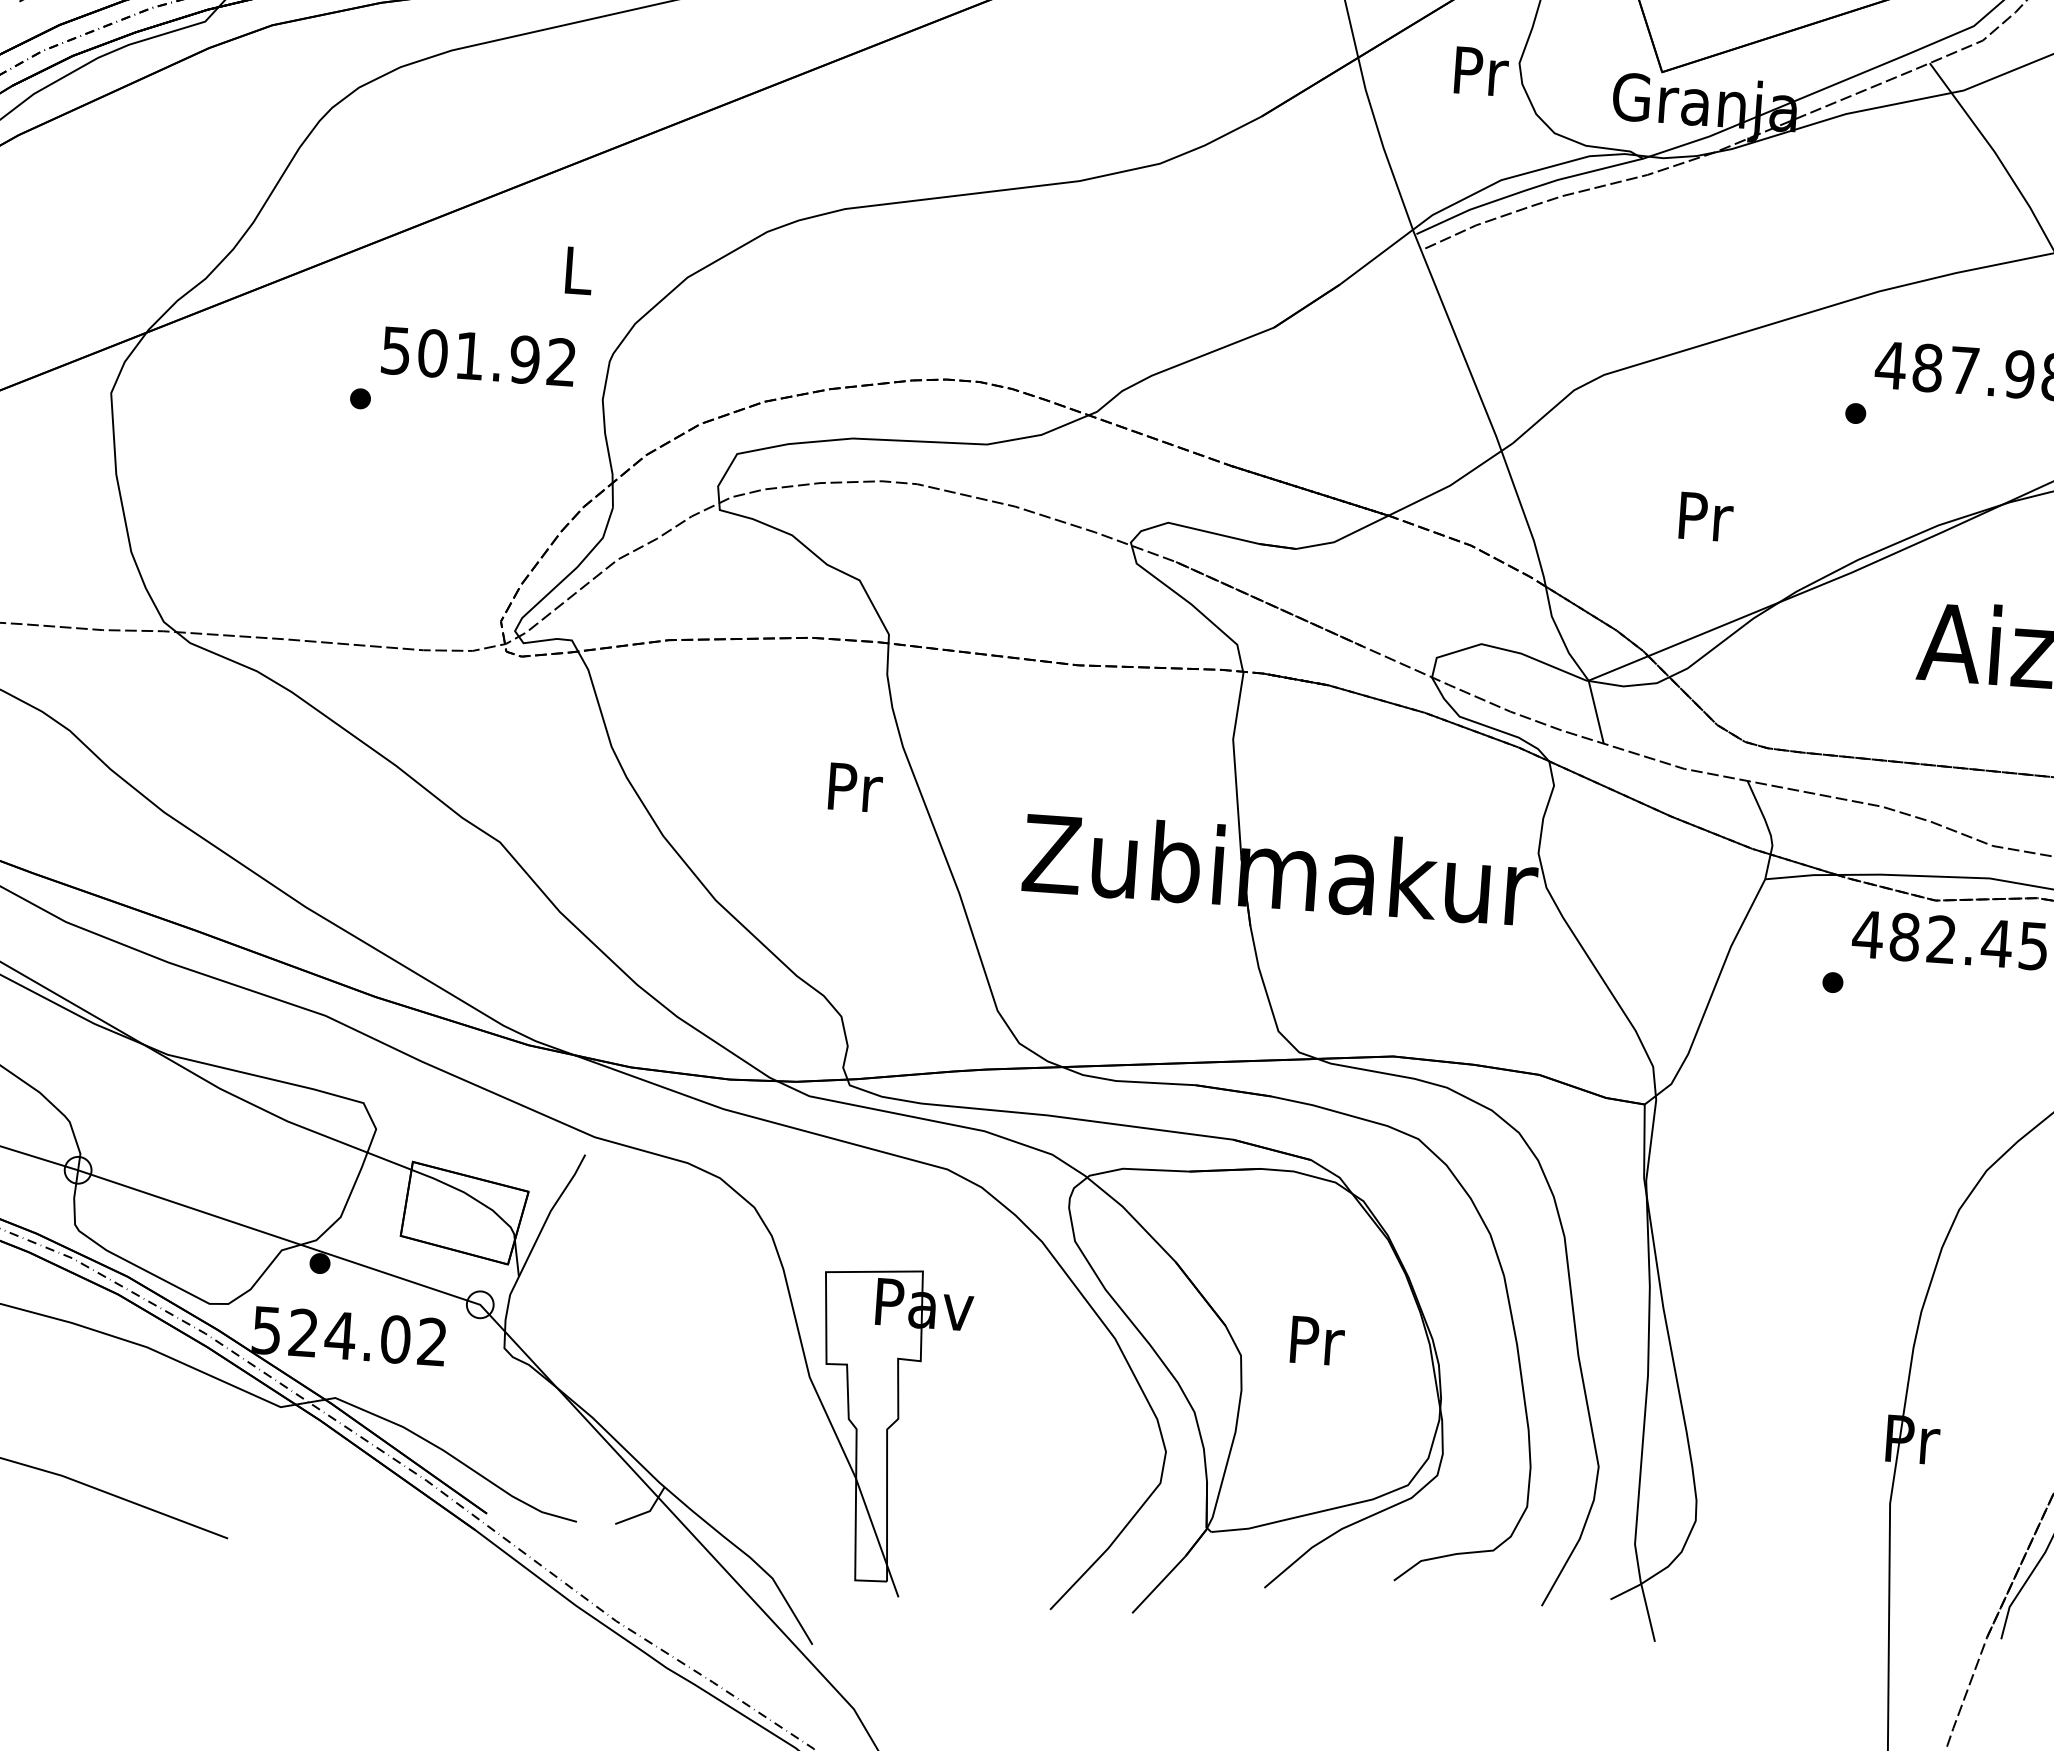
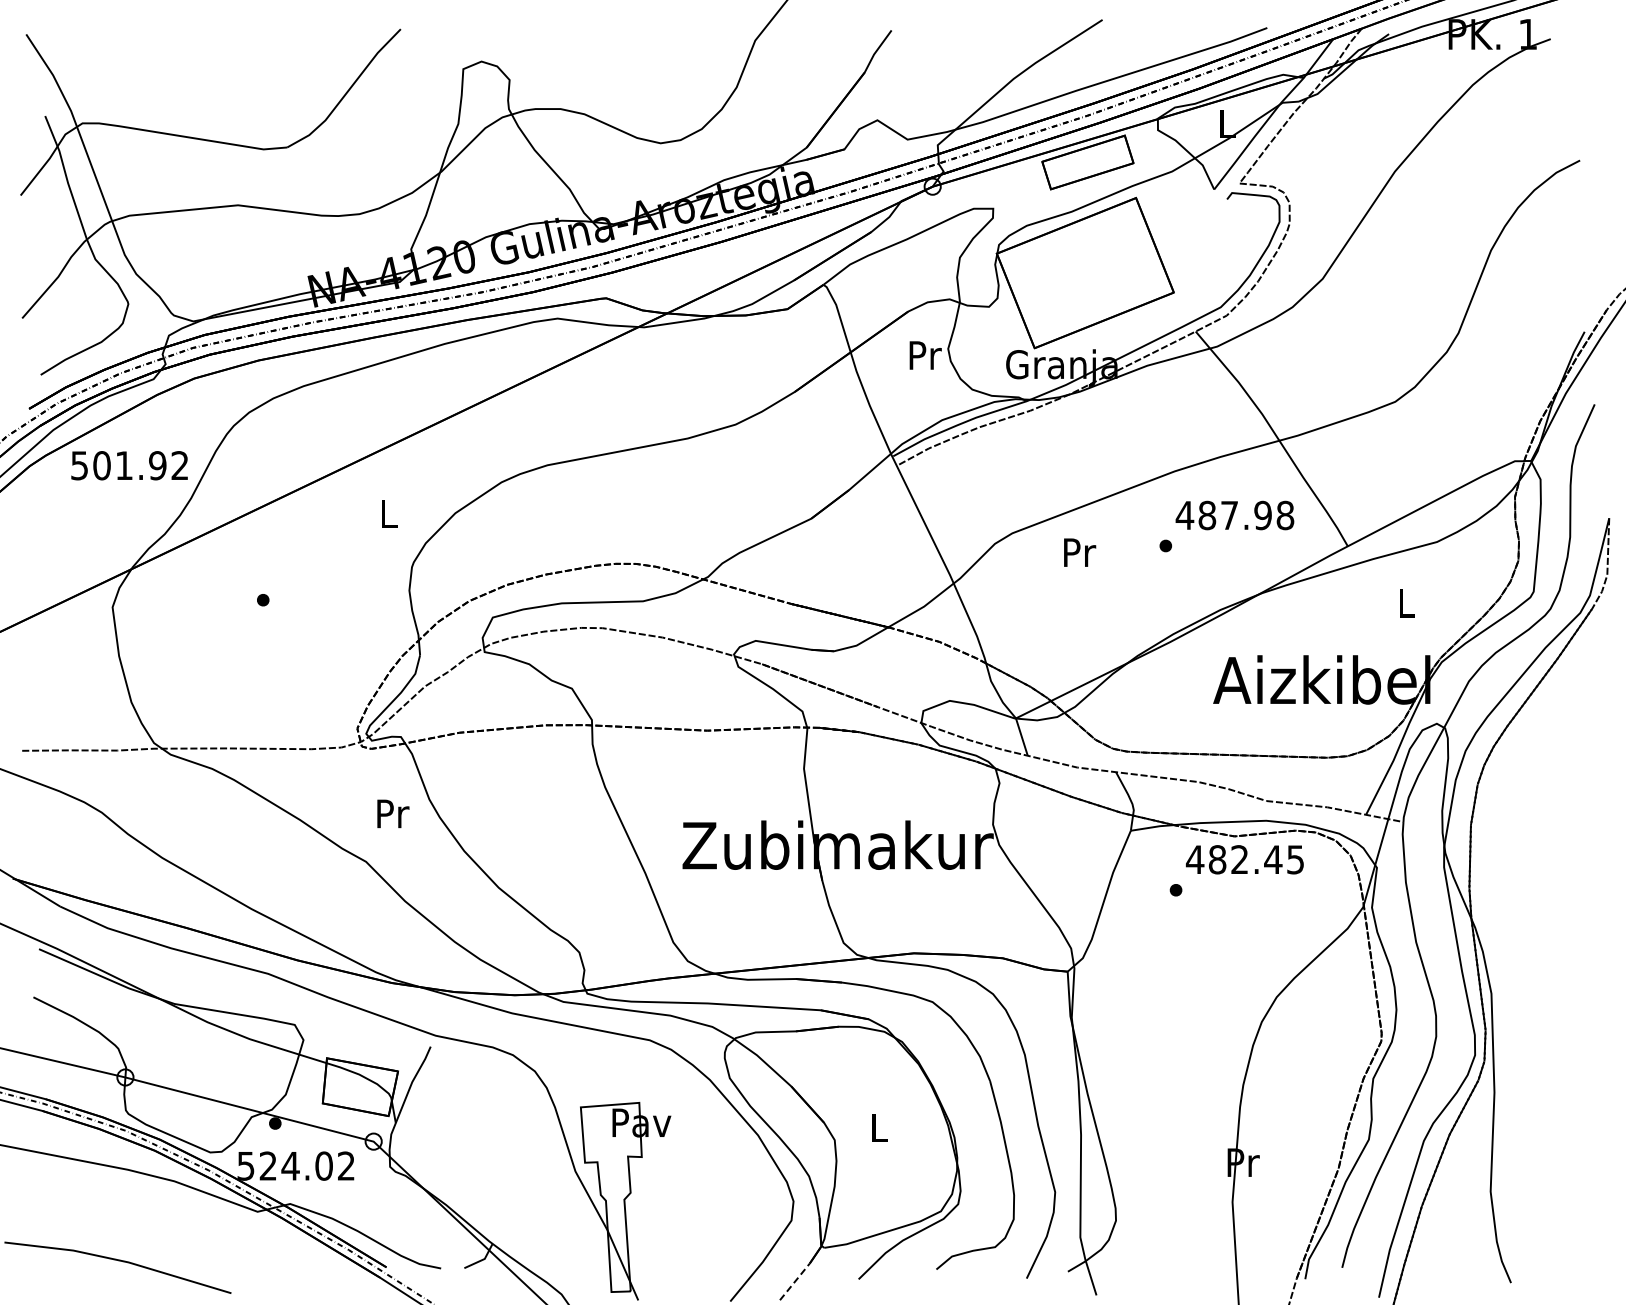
text: (478, 356) -> (129, 465), moved
text: (1707, 516) -> (1080, 552), moved
text: (855, 787) -> (393, 813), moved
text: (1317, 1341) -> (880, 1128), Pr -> L
line: (1158, 1584) -> (794, 1281), solid -> dashed

